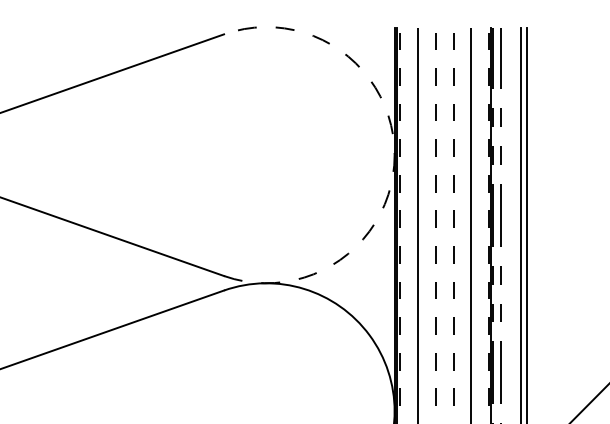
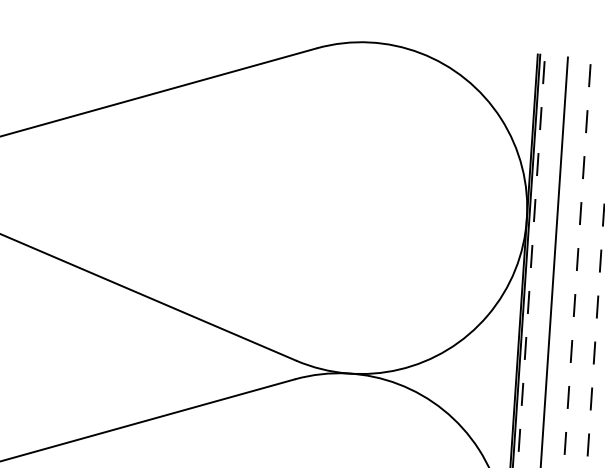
arc: (394, 155) -> (526, 219), dashed -> solid

